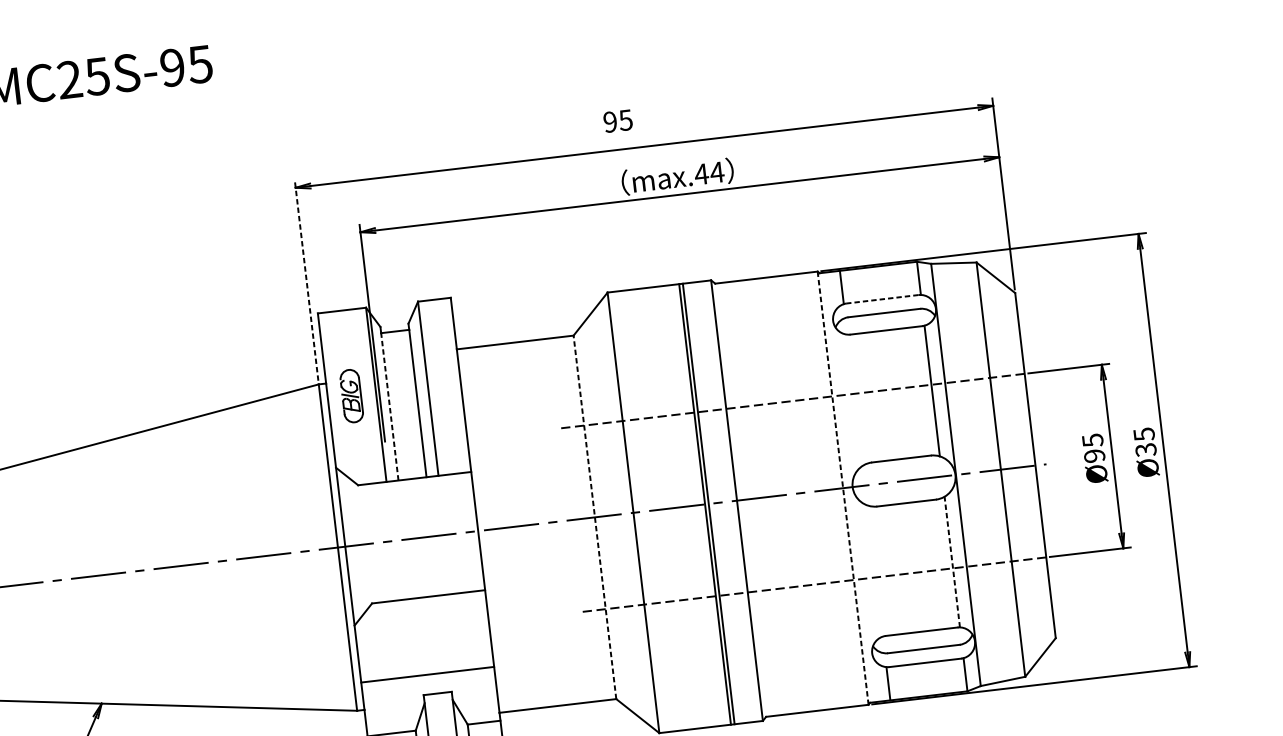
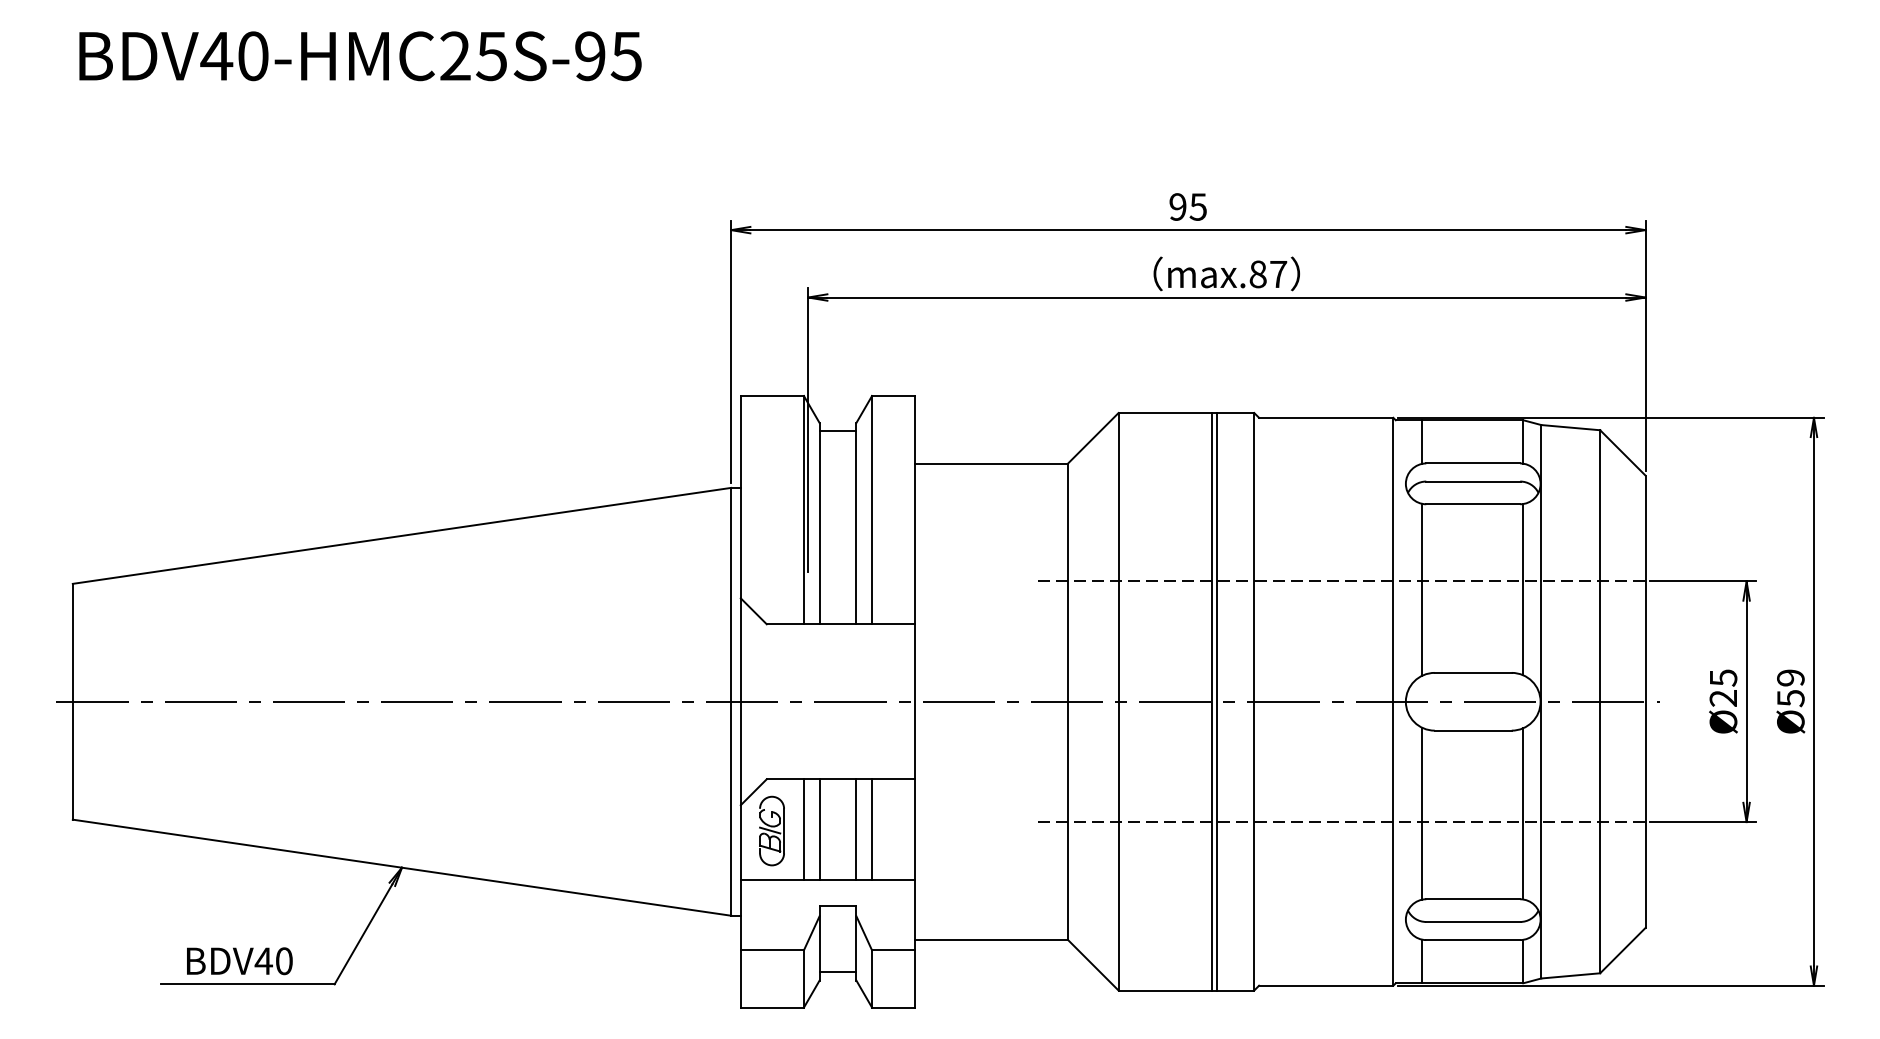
text: (617, 120) -> (1187, 206), moved
text: (708, 173) -> (1267, 274), max.44 -> max.87
line: (306, 280) -> (731, 351), dashed -> solid
line: (882, 299) -> (1472, 463), dashed -> solid
part: (351, 395) -> (771, 830), moved
line: (855, 399) -> (1422, 589), added
line: (389, 406) -> (819, 527), dashed -> solid
text: (1144, 441) -> (1790, 687), 35 -> 59
text: (1094, 456) -> (1723, 698), 95 -> 25
line: (843, 487) -> (1393, 701), dashed -> solid
line: (595, 517) -> (1068, 701), dashed -> solid
line: (952, 561) -> (1523, 813), dashed -> solid
line: (875, 570) -> (1422, 813), added
line: (457, 632) -> (872, 829), added
line: (445, 633) -> (856, 829), added
line: (416, 637) -> (819, 829), added
line: (404, 638) -> (803, 829), added

